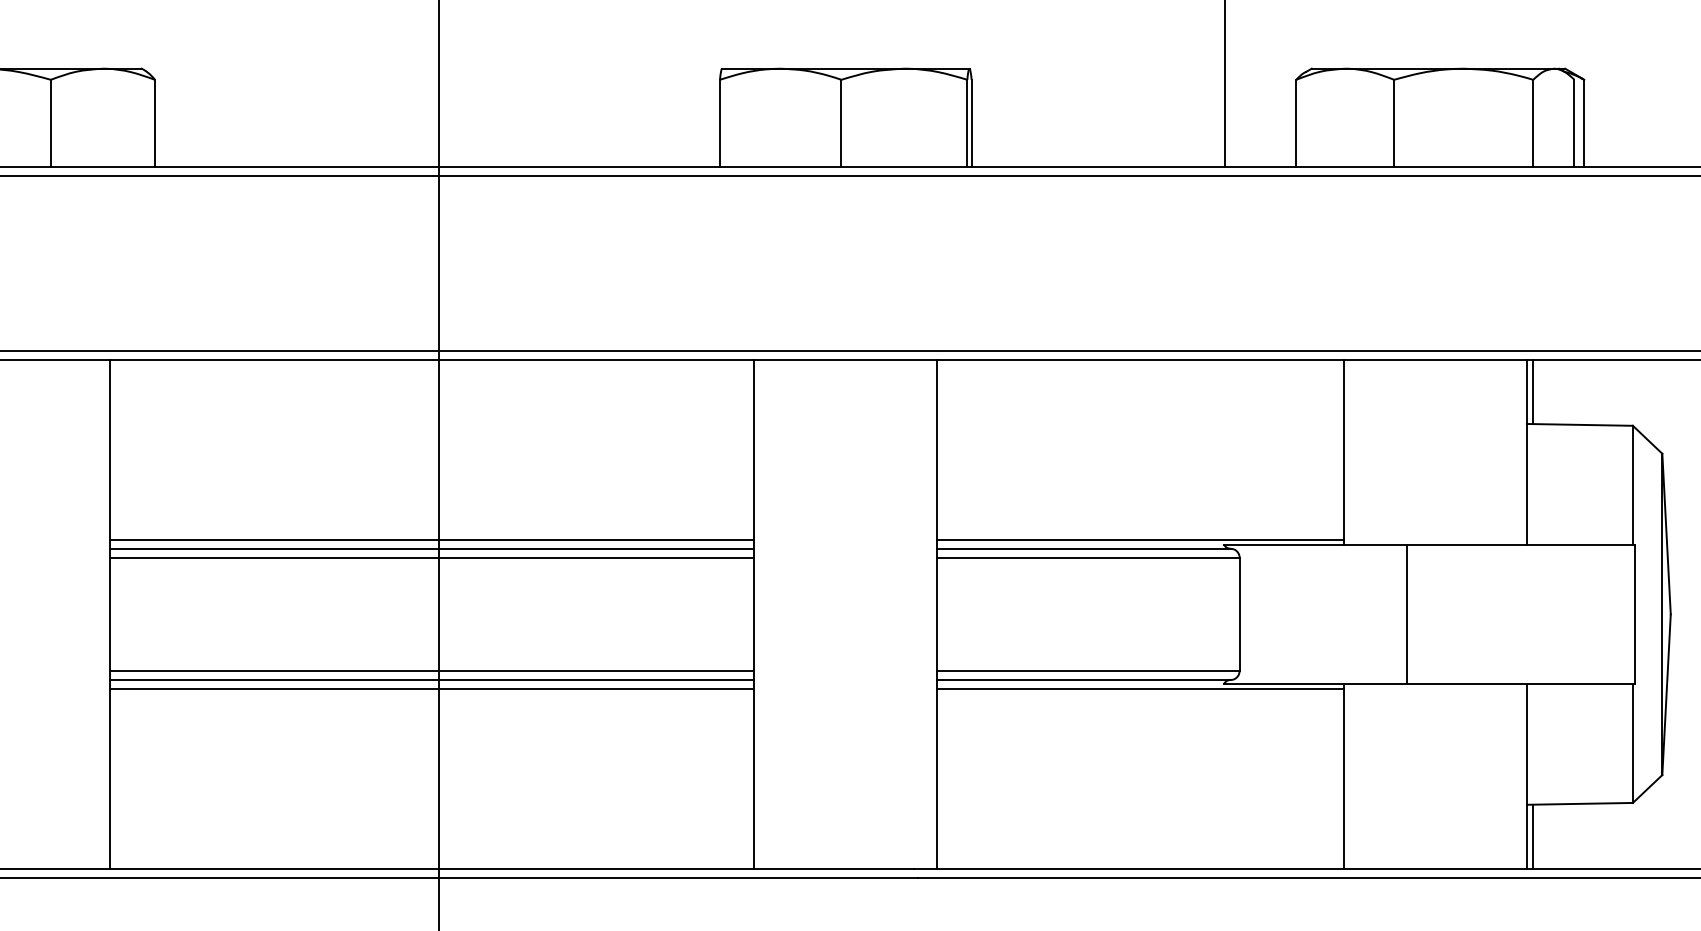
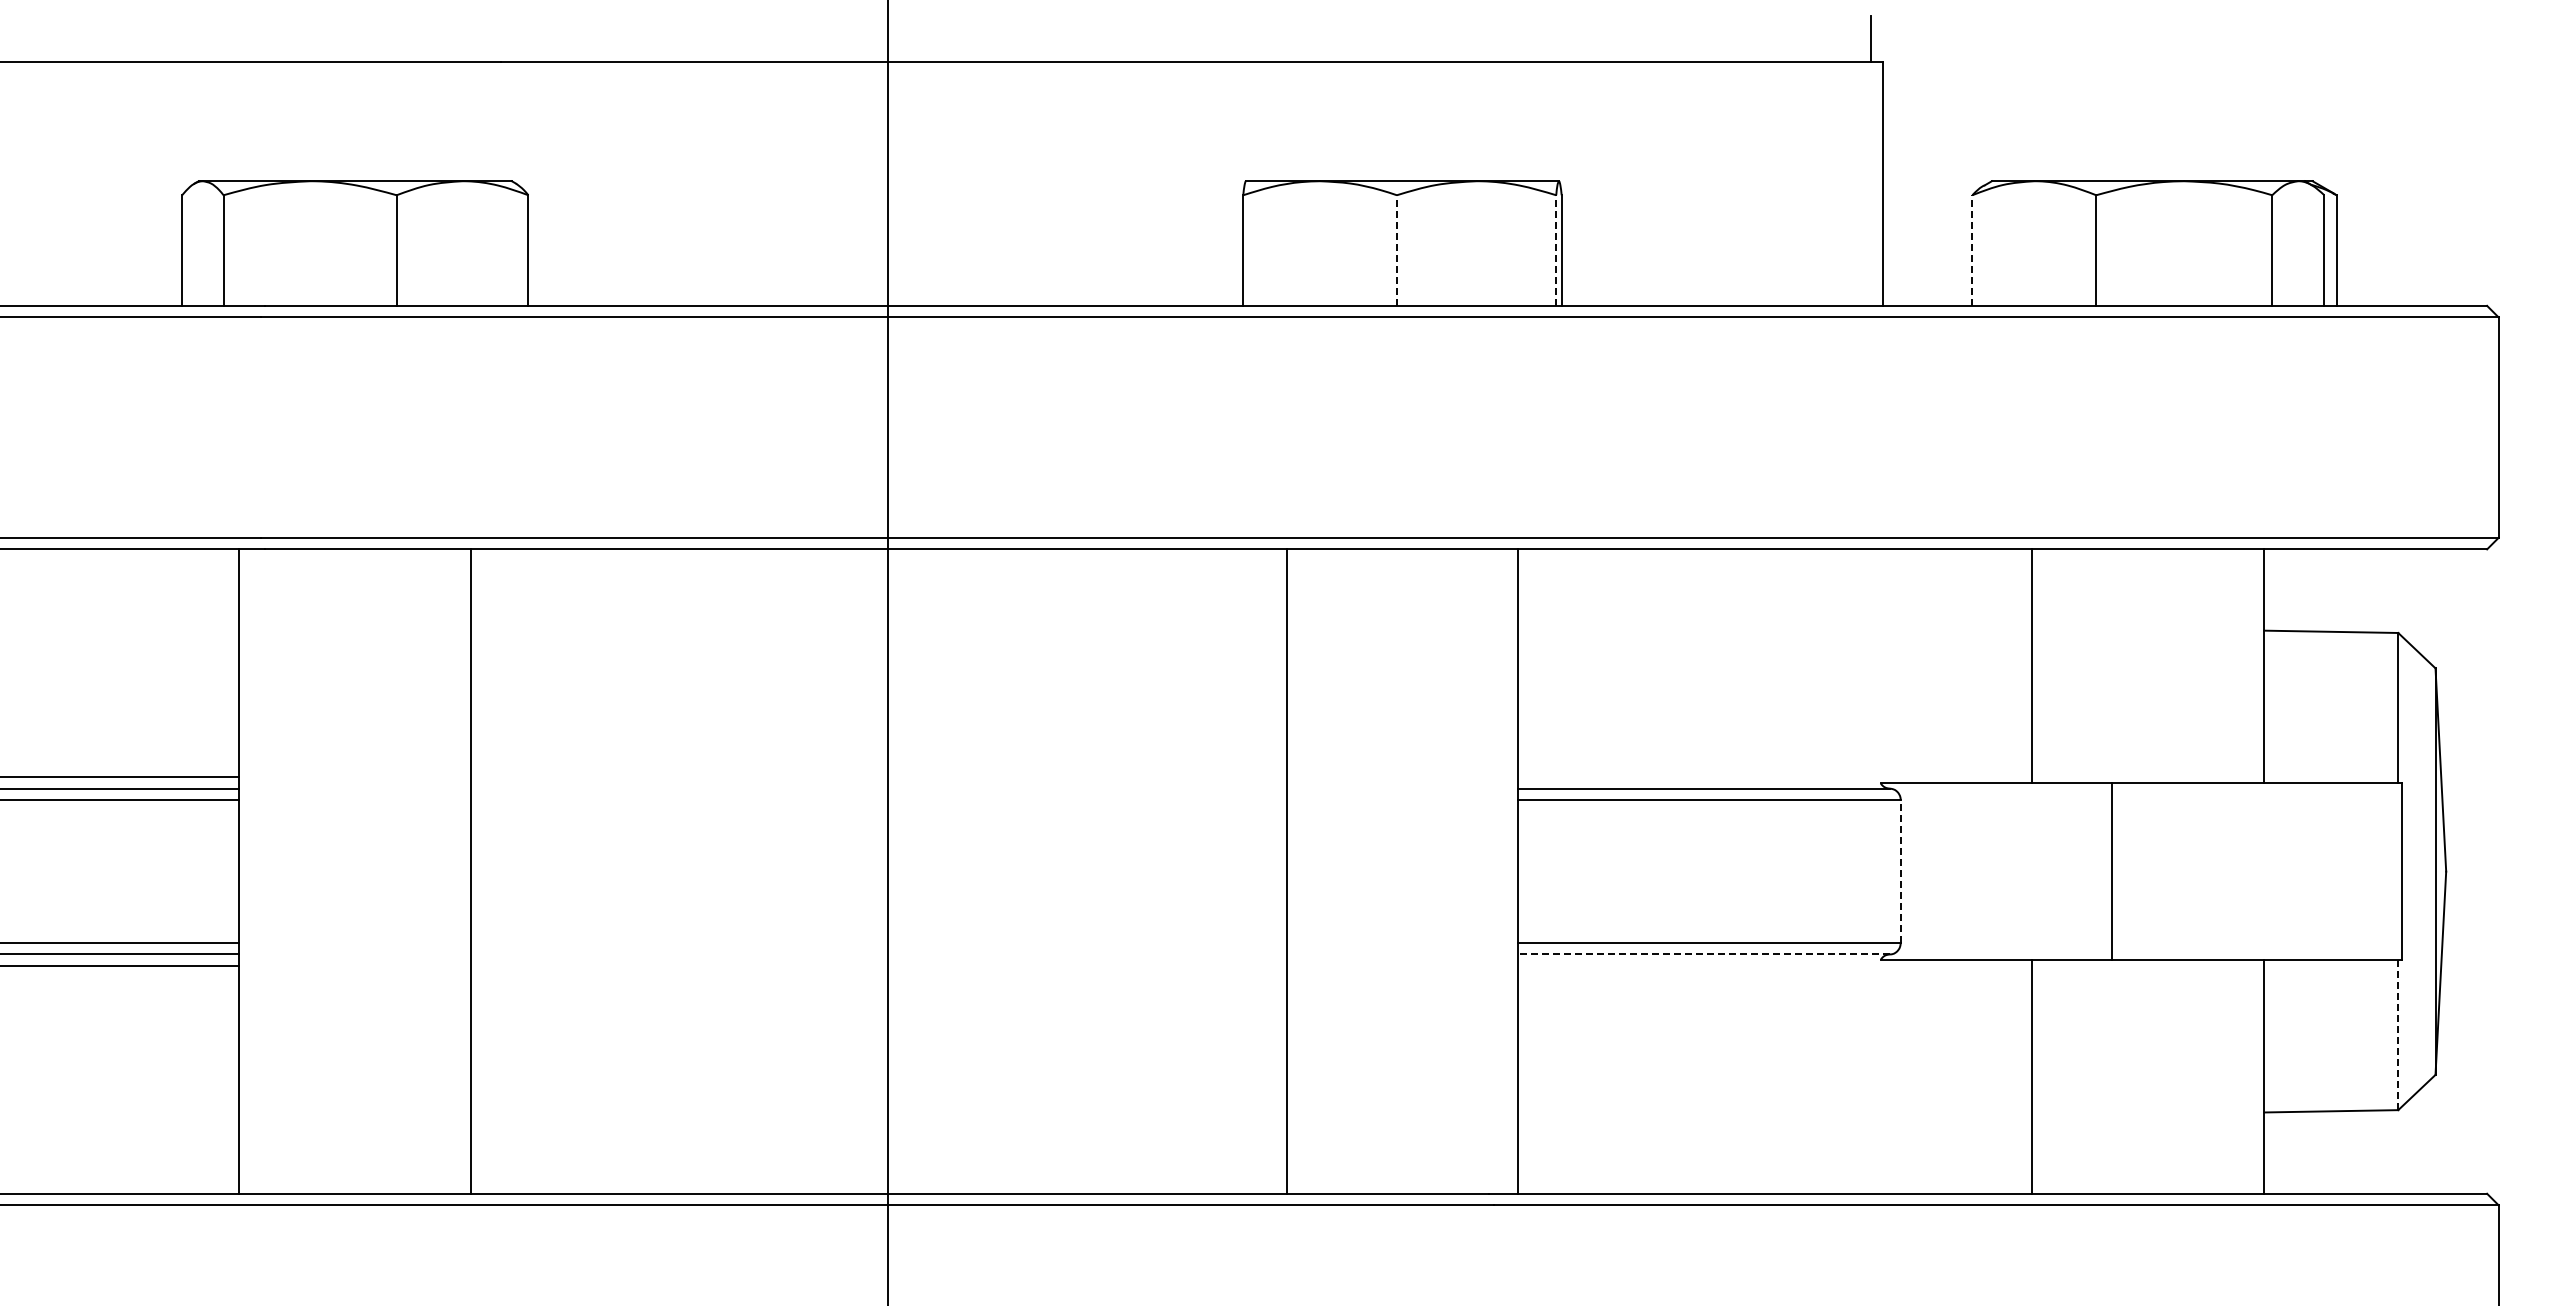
line: (841, 123) -> (1396, 250), solid -> dashed
line: (967, 123) -> (1556, 250), solid -> dashed
line: (1296, 123) -> (1972, 250), solid -> dashed
line: (1533, 391) -> (2272, 589), removed
line: (431, 540) -> (878, 777), removed
line: (1140, 540) -> (1775, 777), removed
line: (431, 548) -> (878, 788), removed
line: (431, 558) -> (878, 800), removed
line: (1239, 614) -> (1900, 871), solid -> dashed
line: (431, 670) -> (878, 942), removed
line: (431, 679) -> (878, 954), removed
line: (1084, 679) -> (1704, 954), solid -> dashed
line: (431, 689) -> (878, 966), removed
line: (1140, 689) -> (1775, 966), removed
line: (1633, 743) -> (2398, 1034), solid -> dashed
line: (1533, 836) -> (2272, 1152), removed

